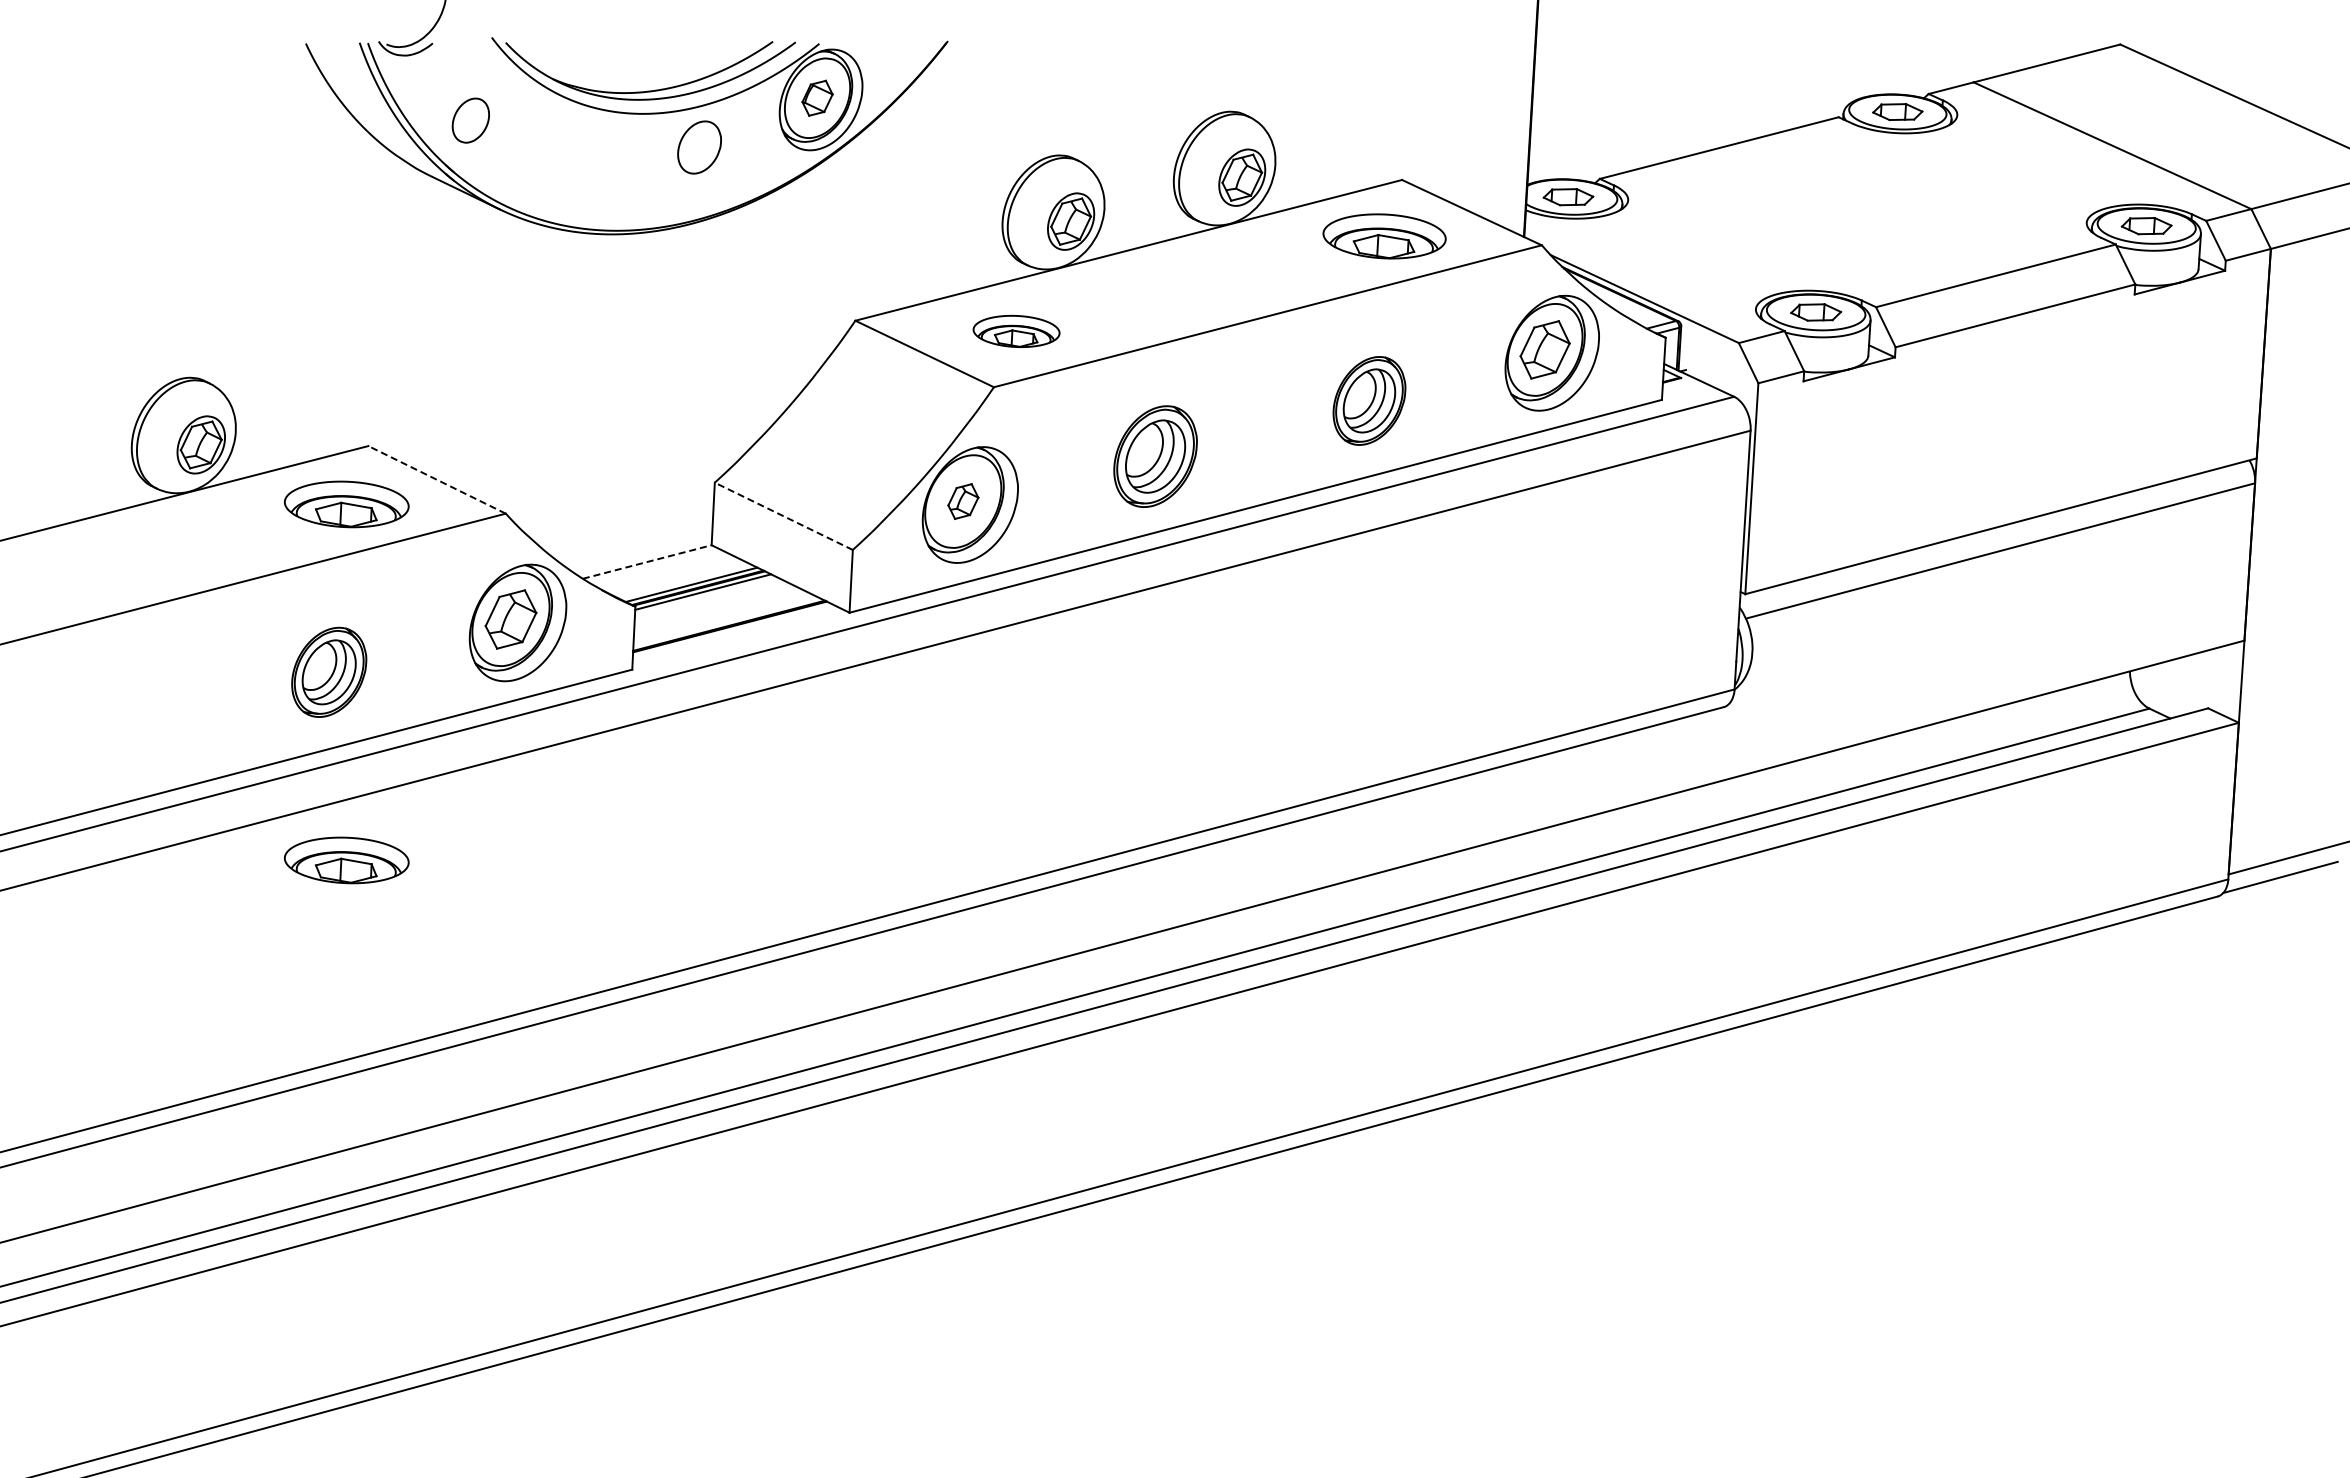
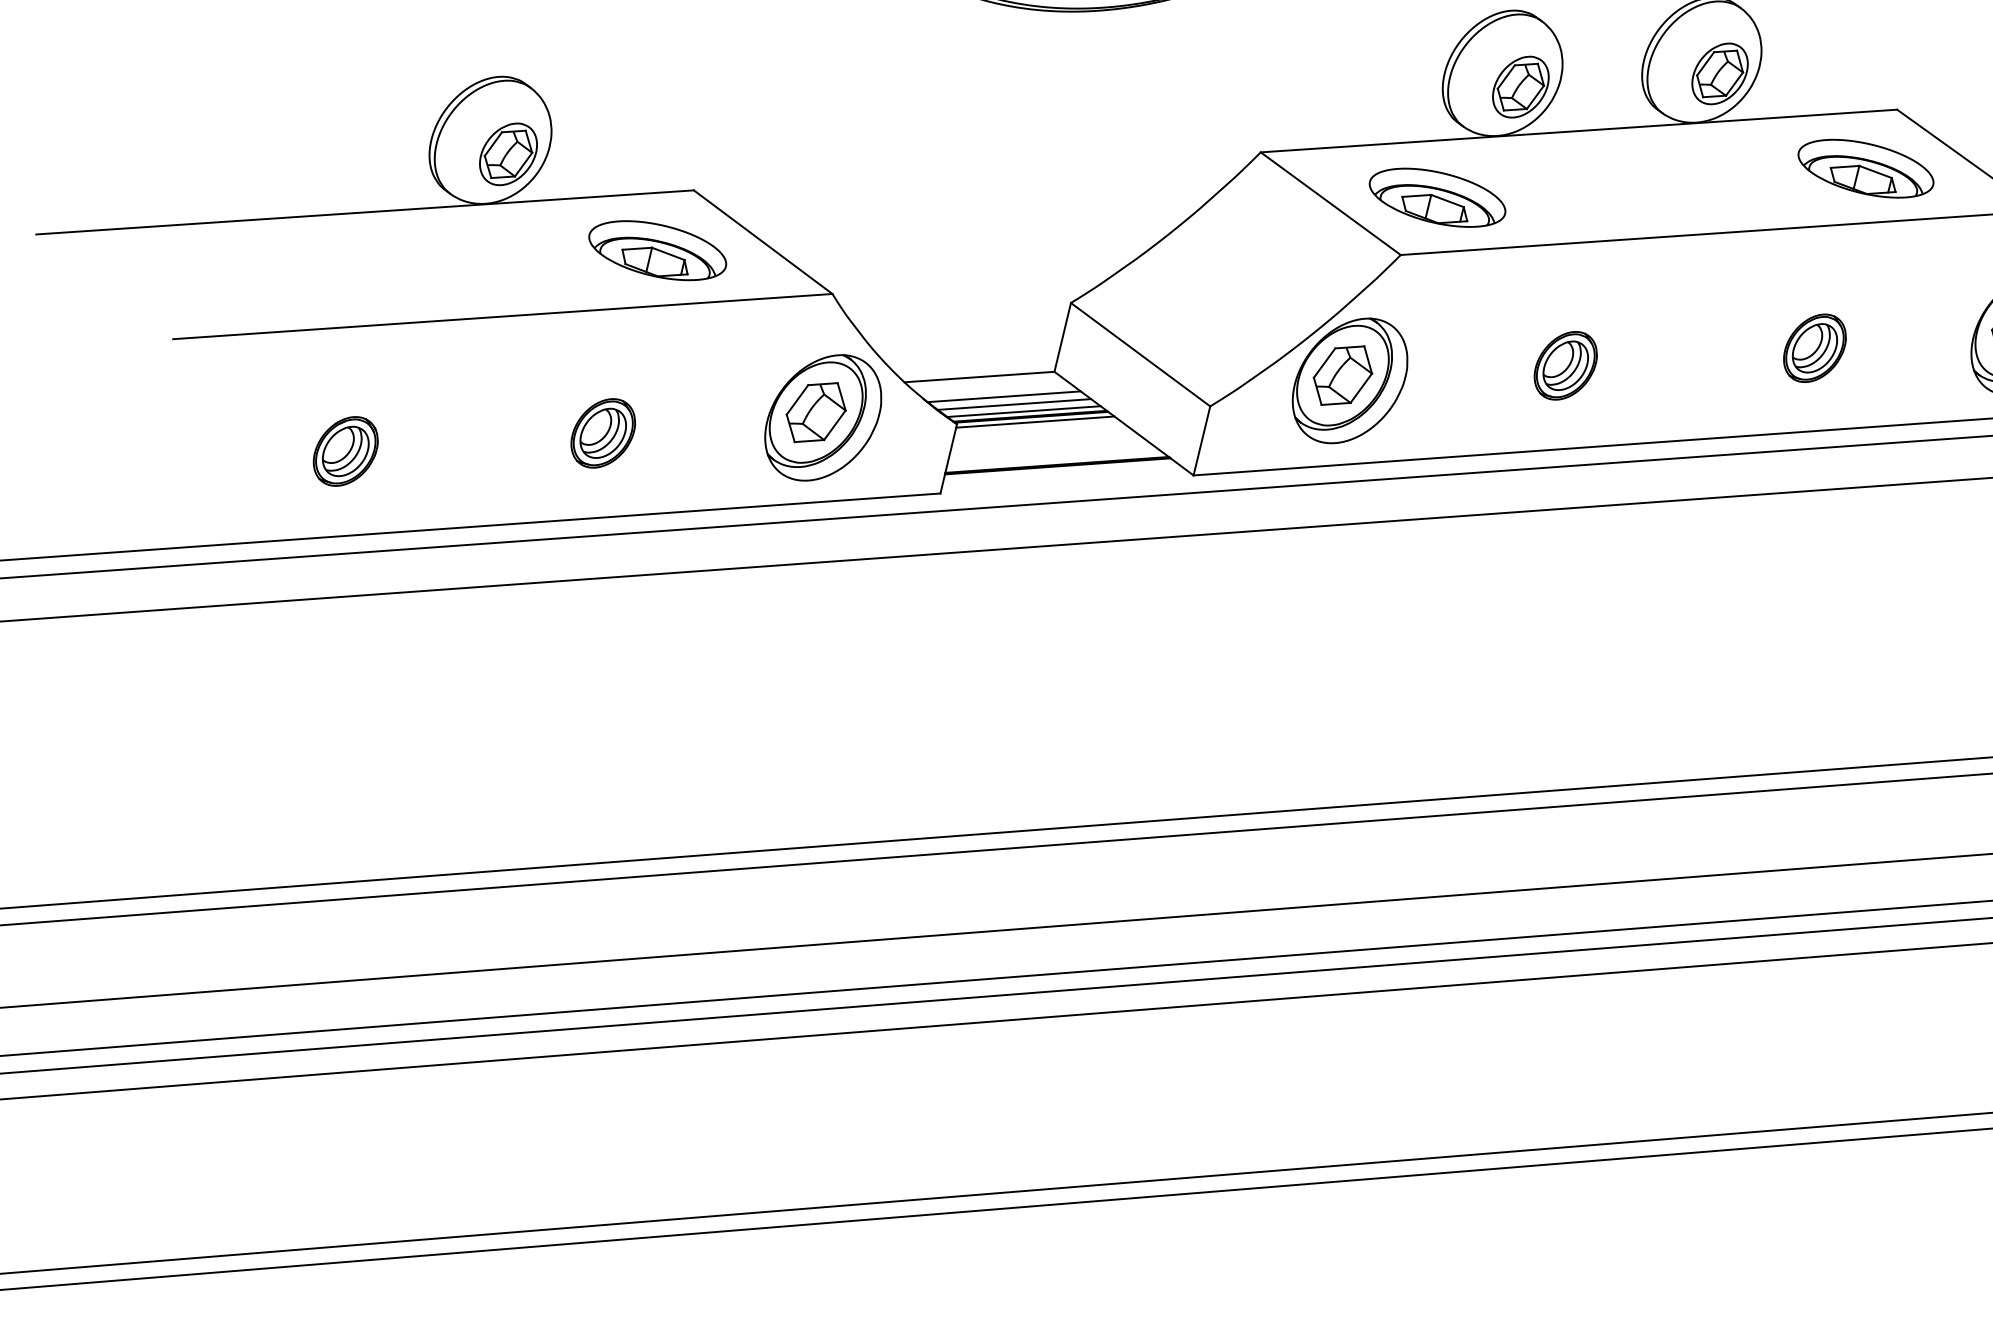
part: (1016, 331) -> (1437, 197), size x1.43
part: (1369, 400) -> (1815, 347), size x0.71
part: (1155, 456) -> (1565, 365), size x0.62
line: (437, 479) -> (763, 241), dashed -> solid
part: (963, 501) -> (1343, 375), size x1.67
line: (783, 516) -> (1140, 354), dashed -> solid
line: (647, 562) -> (979, 377), dashed -> solid
line: (671, 575) -> (1003, 397), added
line: (682, 580) -> (1014, 404), added
part: (328, 671) -> (602, 432), size x0.71
part: (107, 729) -> (345, 450), added
part: (346, 860) -> (583, 646), removed

